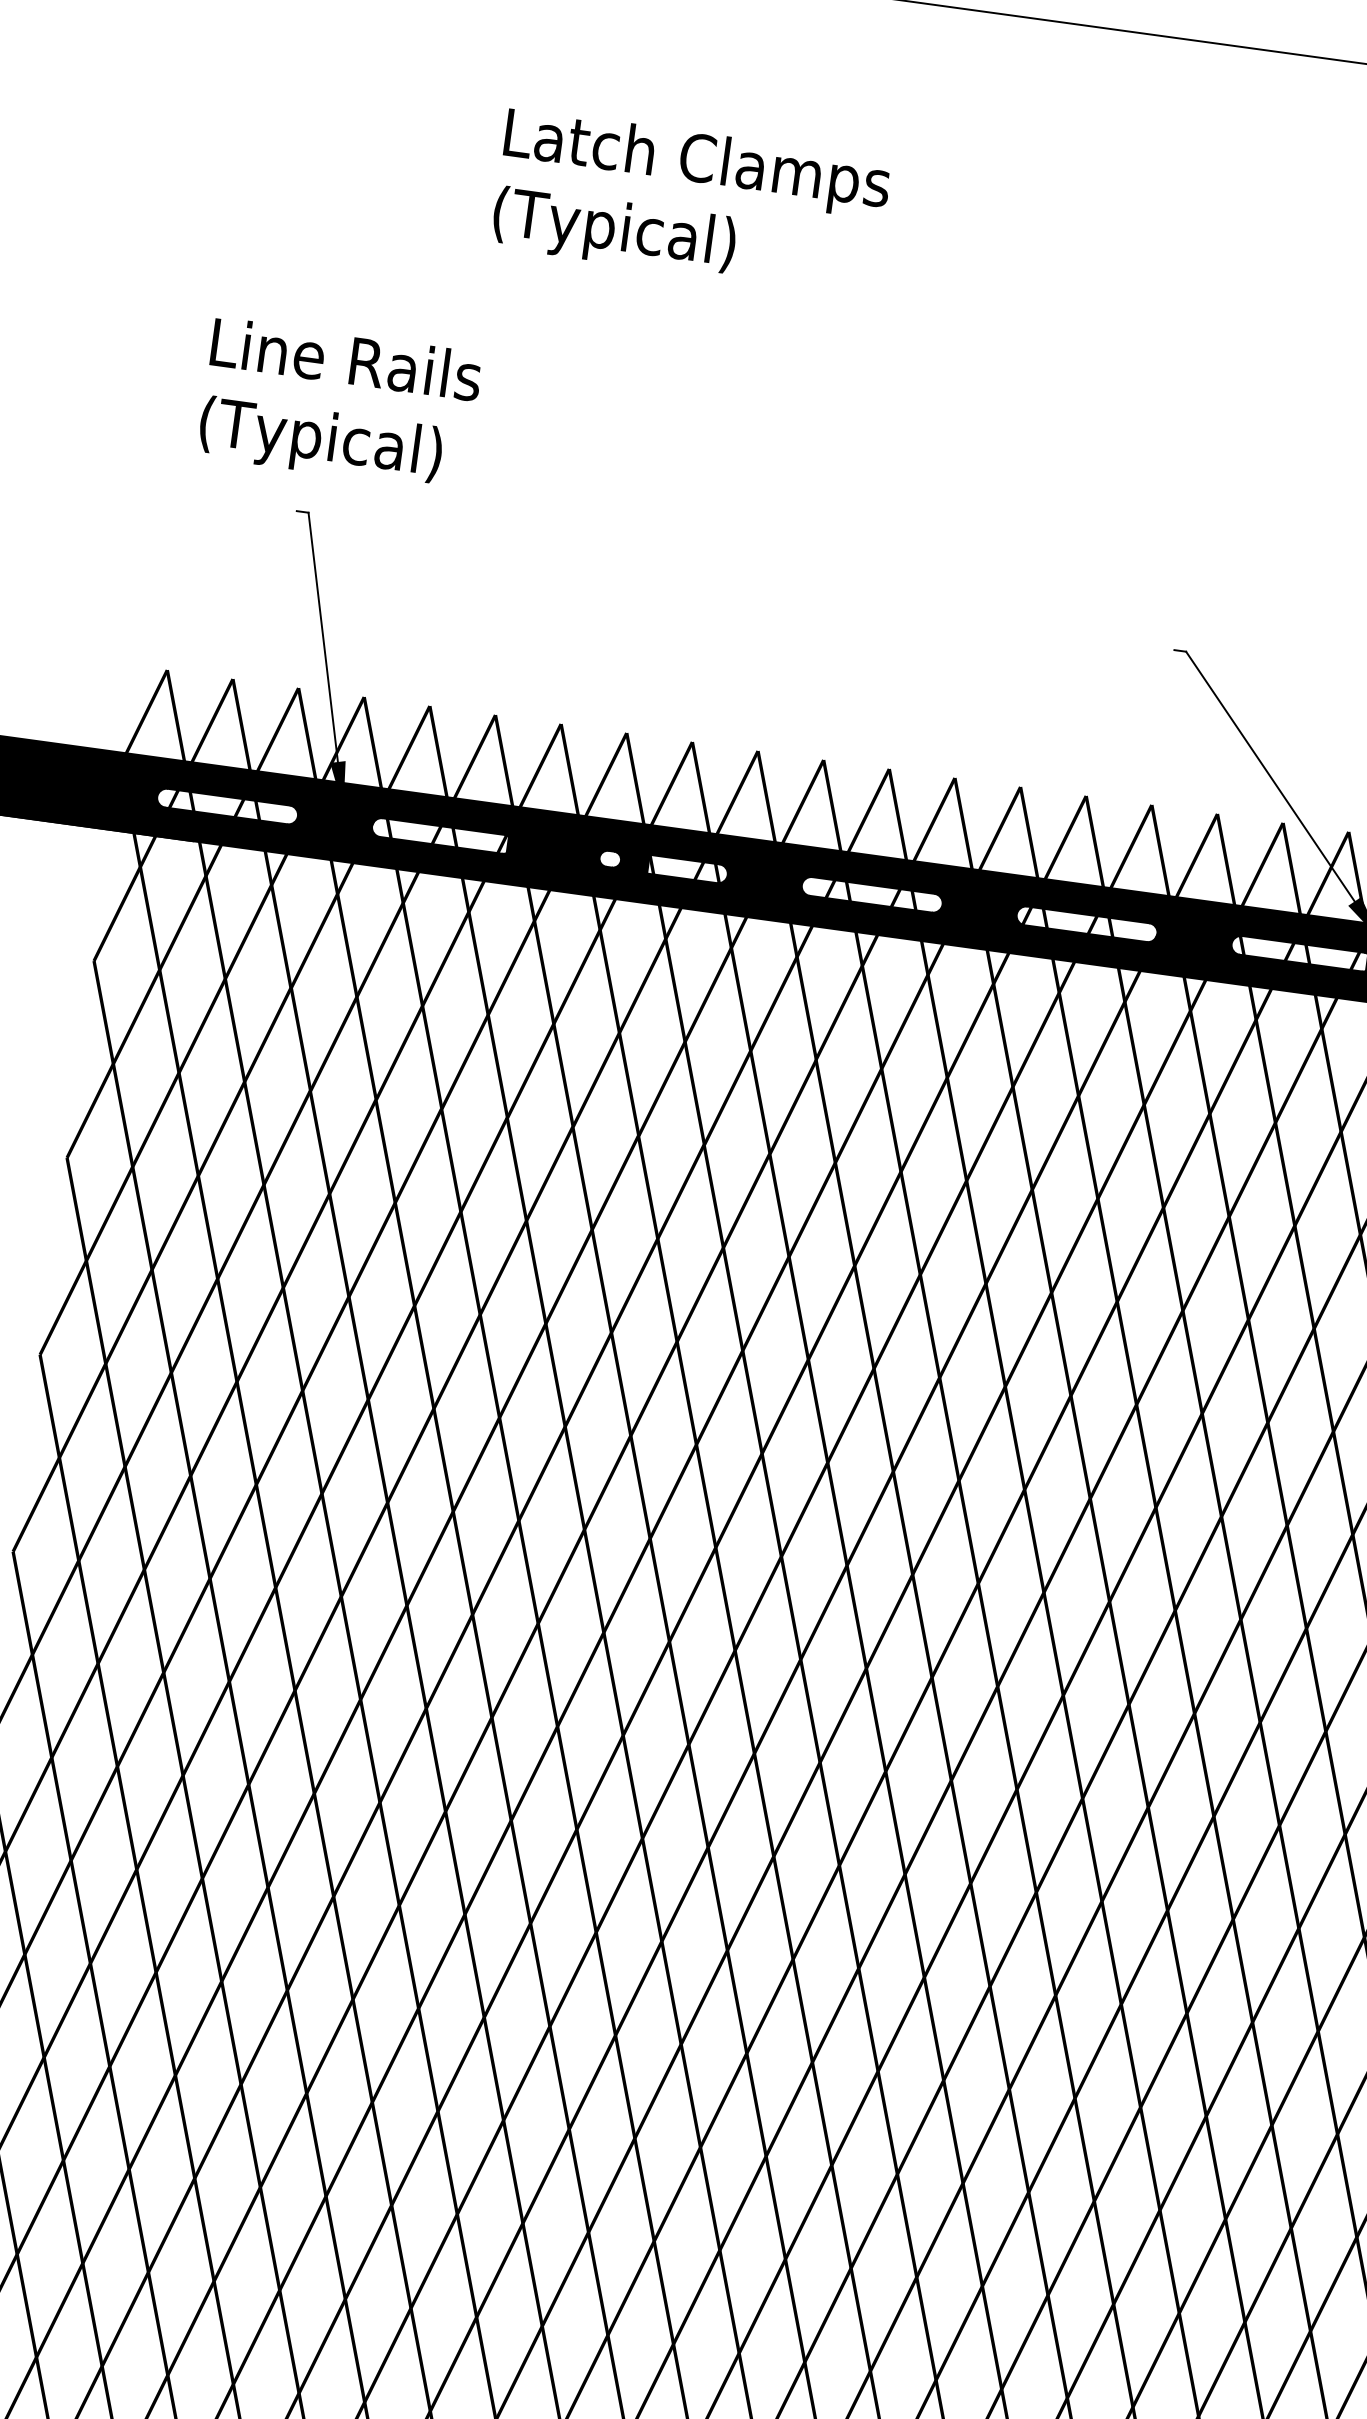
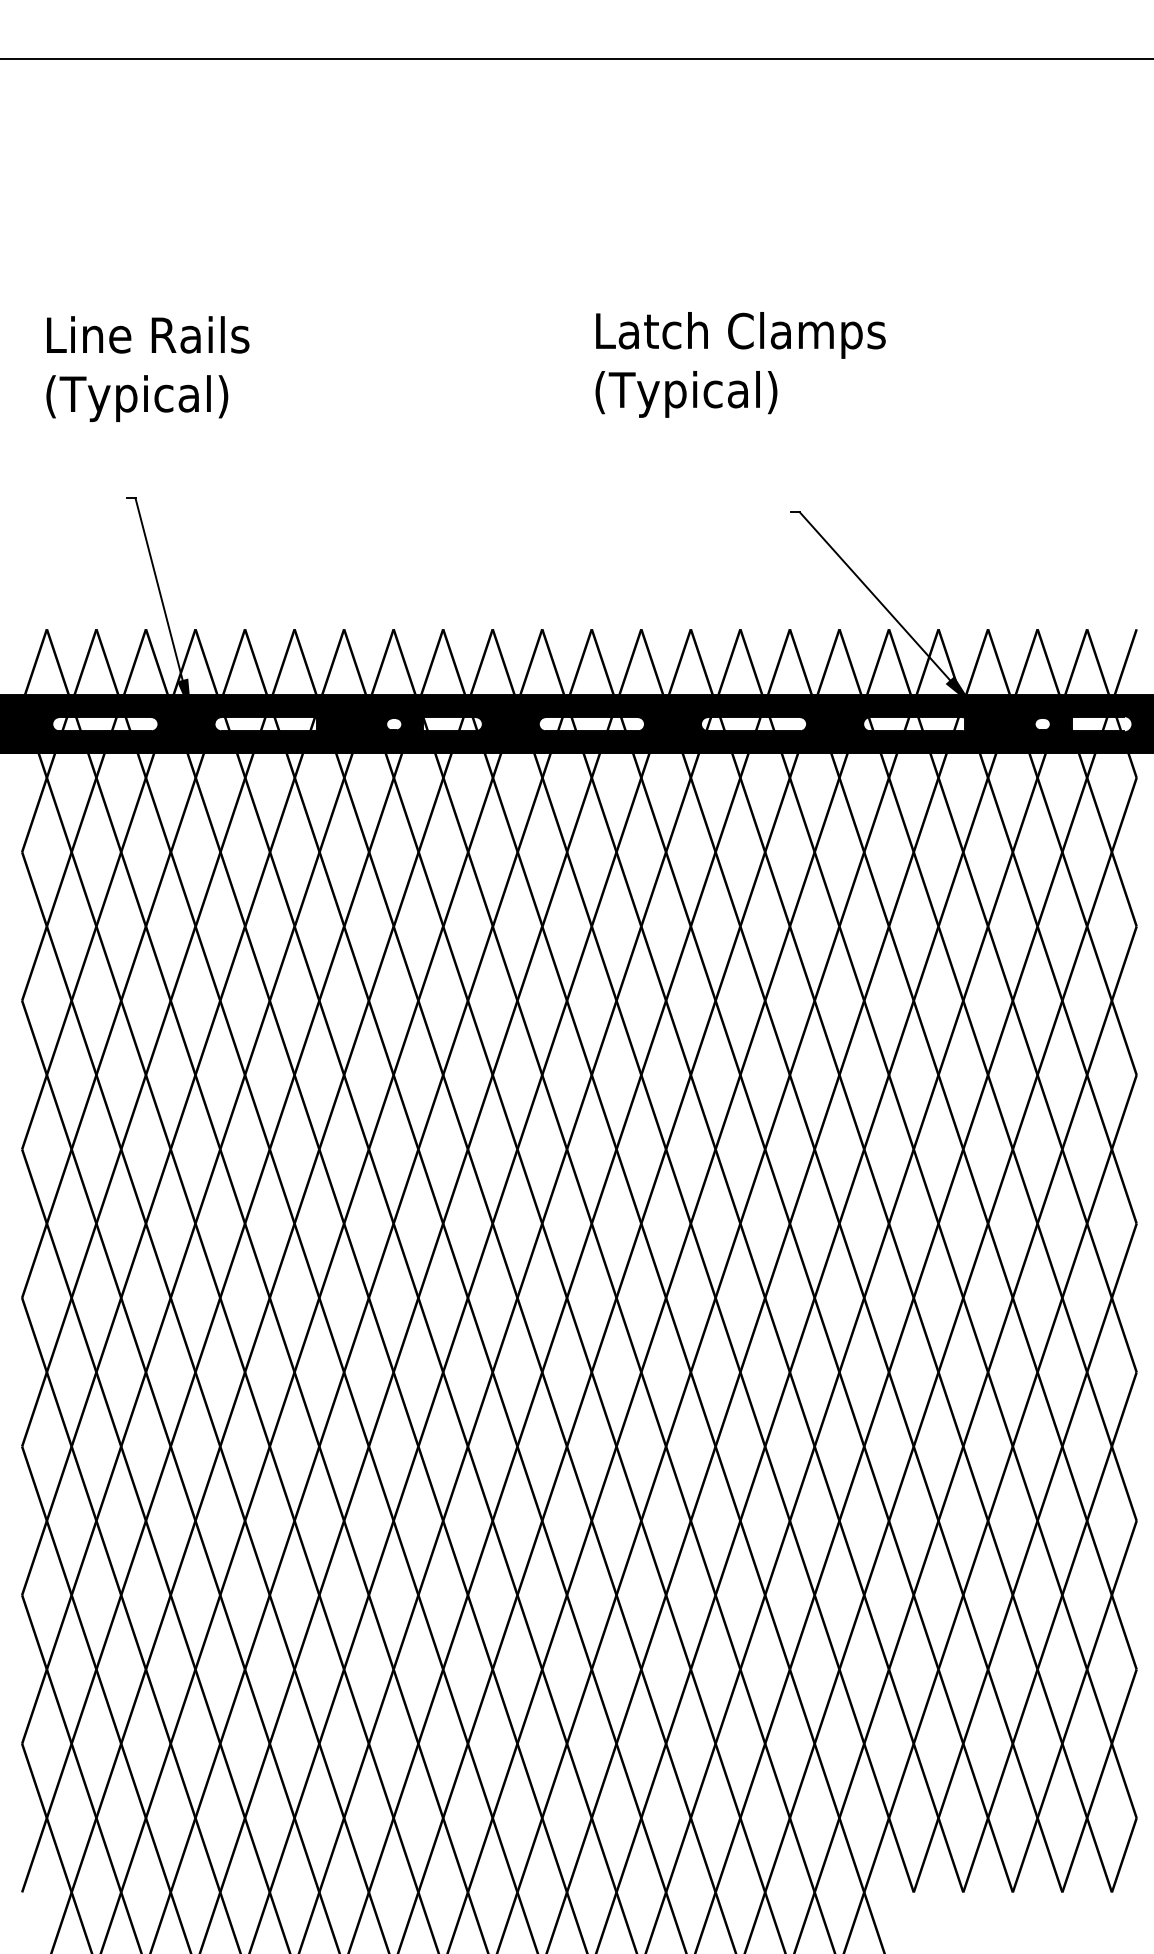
text: (691, 202) -> (740, 364), moved
text: (339, 403) -> (147, 368), moved

